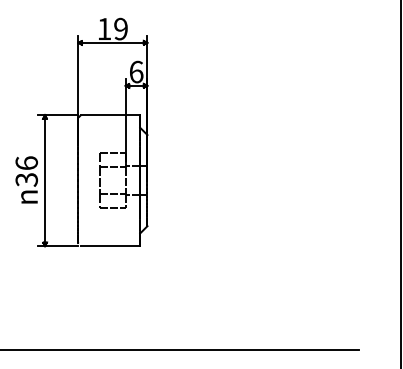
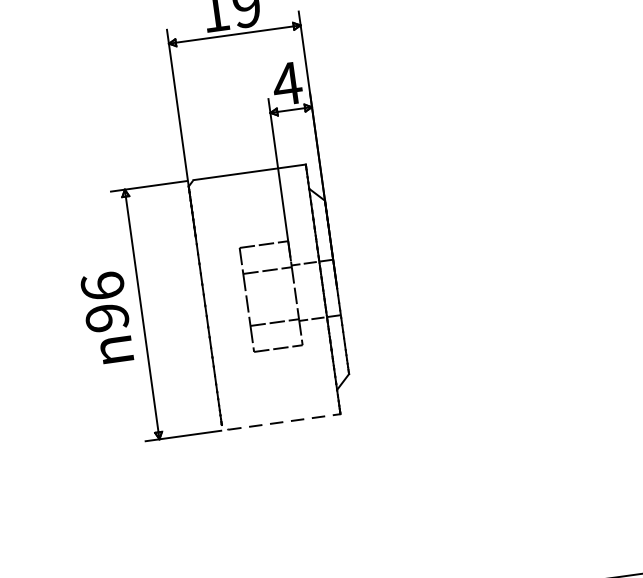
text: (135, 71) -> (285, 83), 6 -> 4
text: (26, 179) -> (106, 317), 36 -> 96
line: (110, 246) -> (284, 422), solid -> dashed

